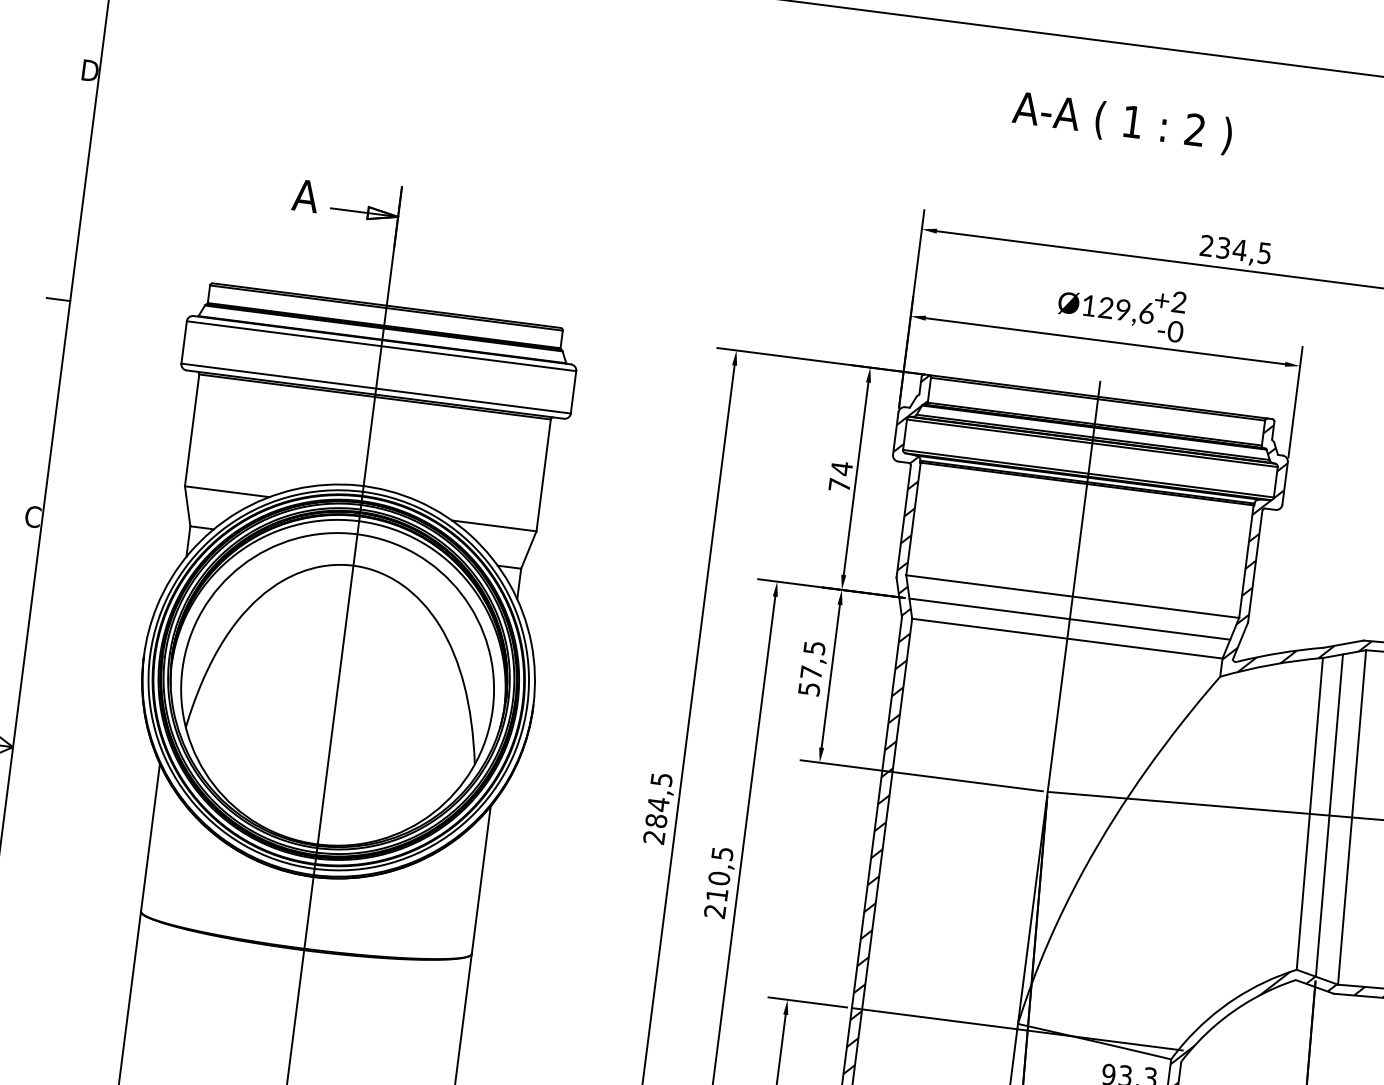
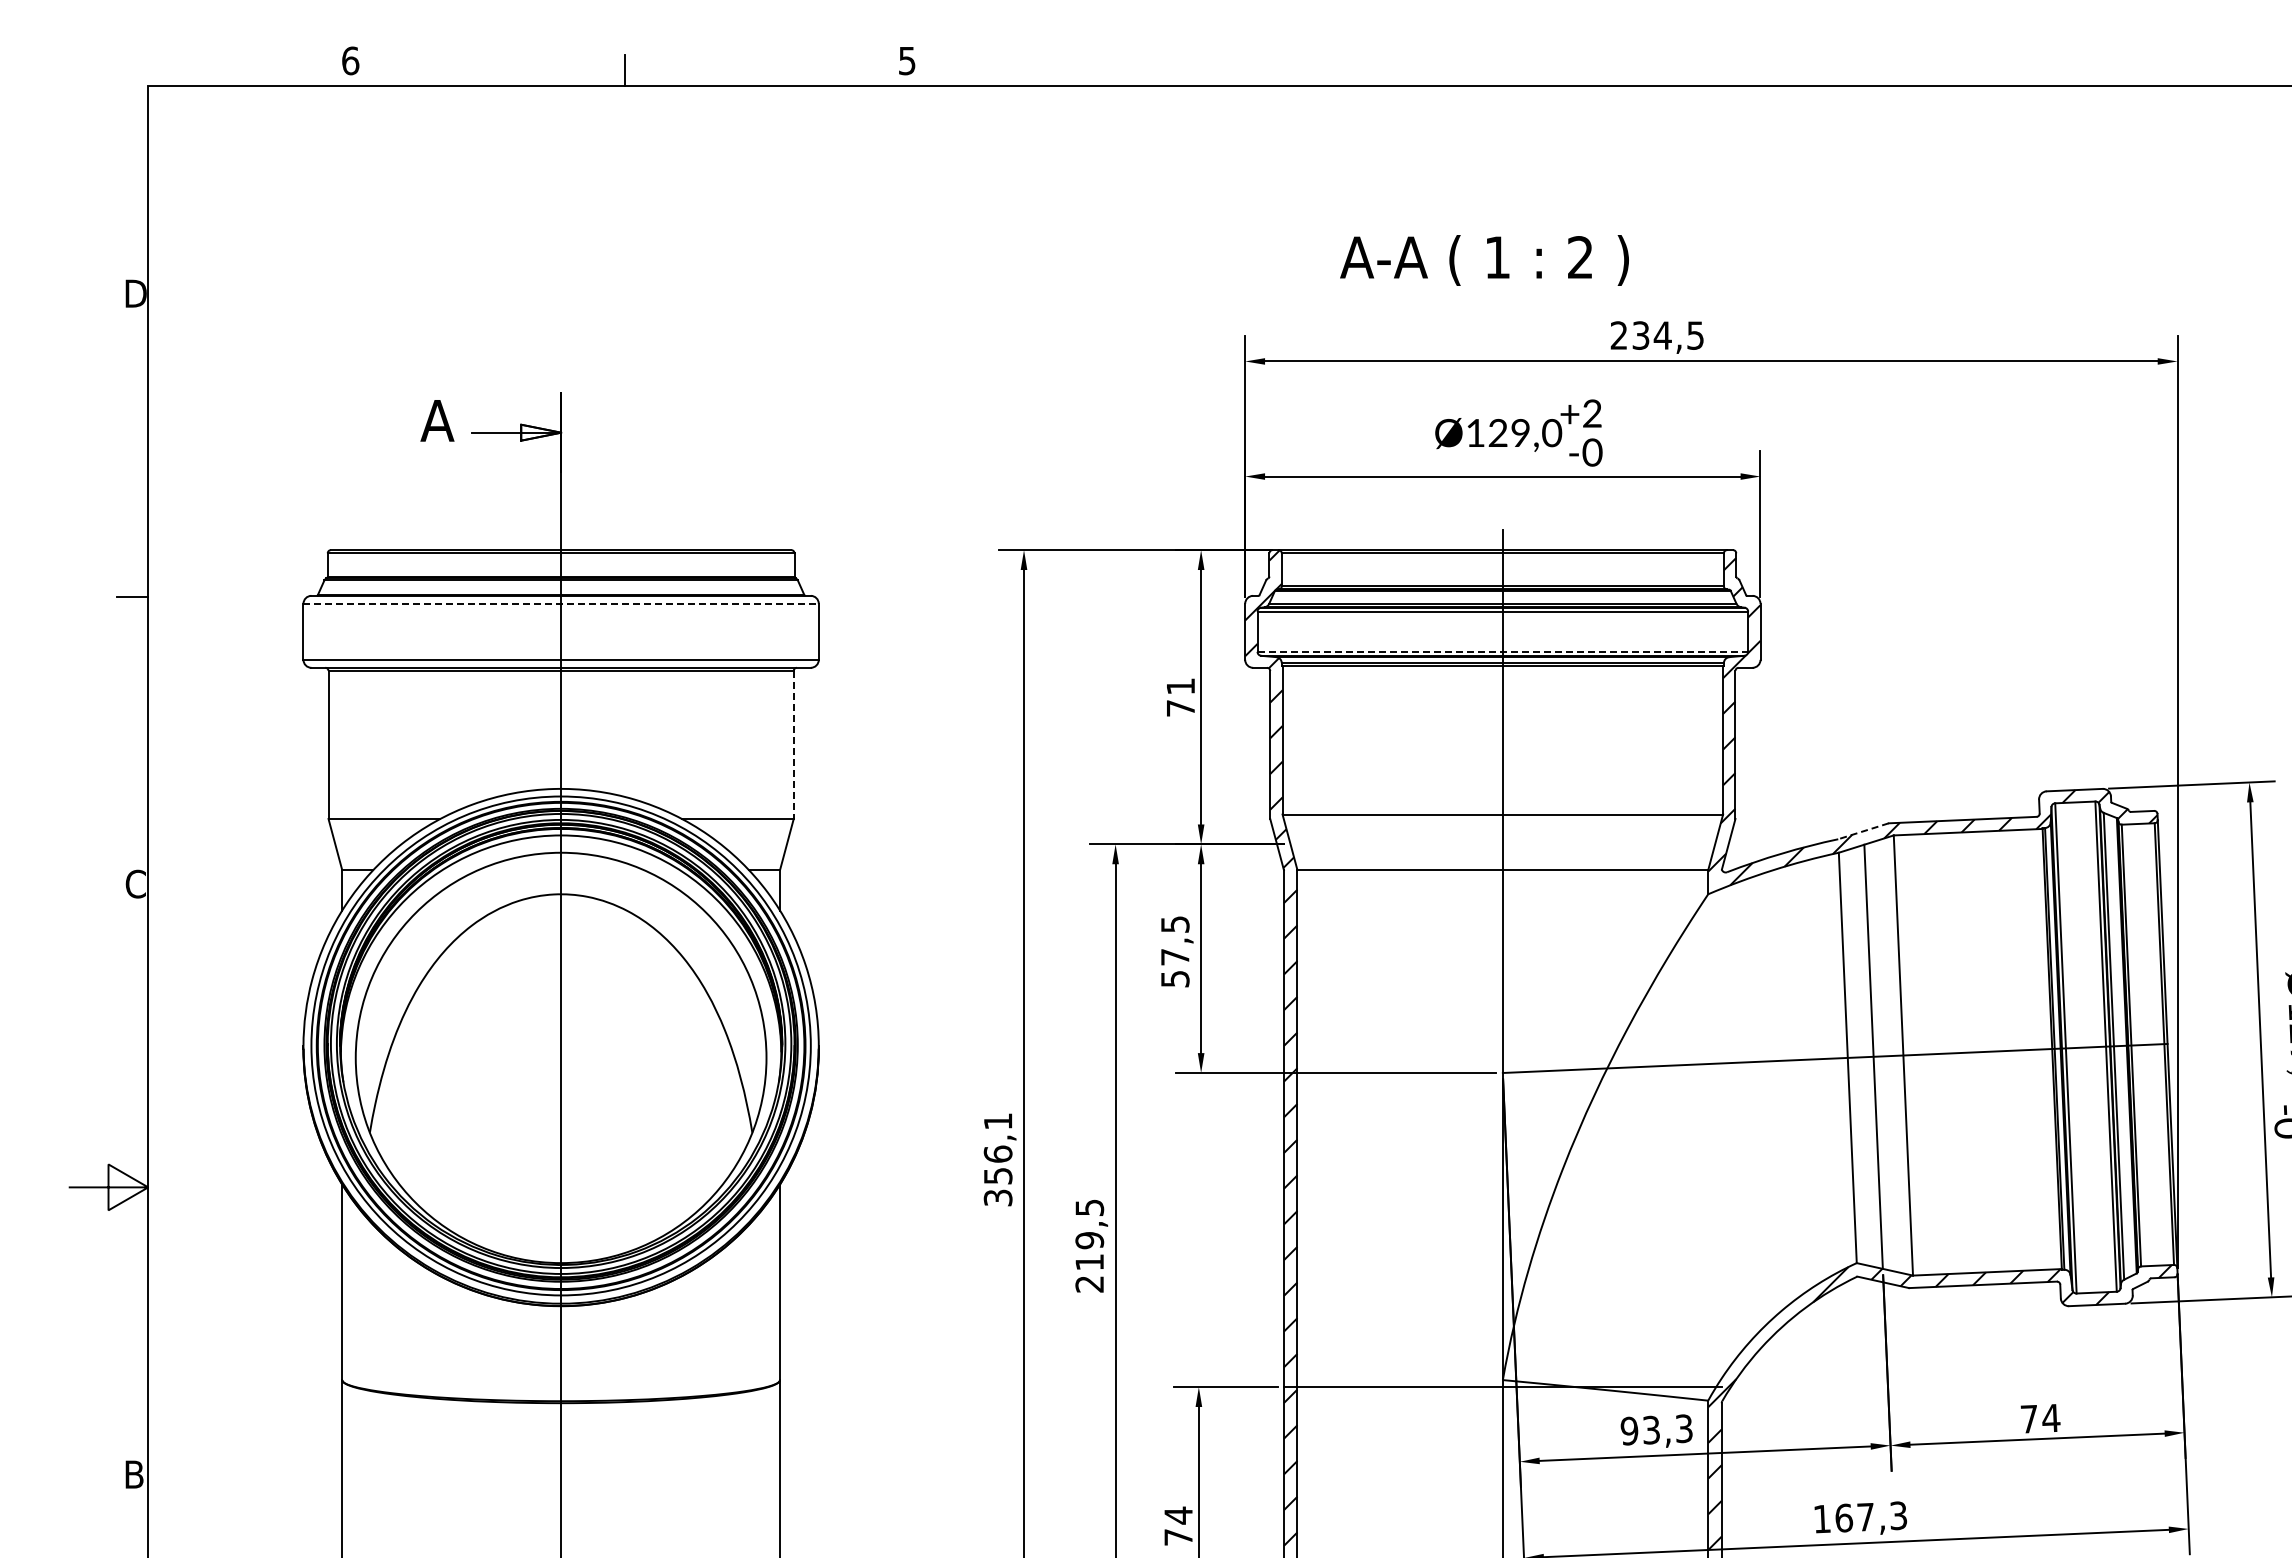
text: (1122, 122) -> (1484, 260), moved
text: (1147, 312) -> (1552, 432), Ø129,6 -> Ø129,0
line: (381, 346) -> (561, 603), solid -> dashed
text: (841, 468) -> (1180, 686), 74 -> 71
line: (1089, 473) -> (1503, 651), solid -> dashed
line: (543, 475) -> (793, 745), solid -> dashed
line: (1069, 619) -> (1502, 844), removed
line: (1343, 644) -> (1863, 831), solid -> dashed
text: (657, 808) -> (997, 1159), 284,5 -> 356,1
text: (719, 878) -> (1089, 1240), 210,5 -> 219,5

